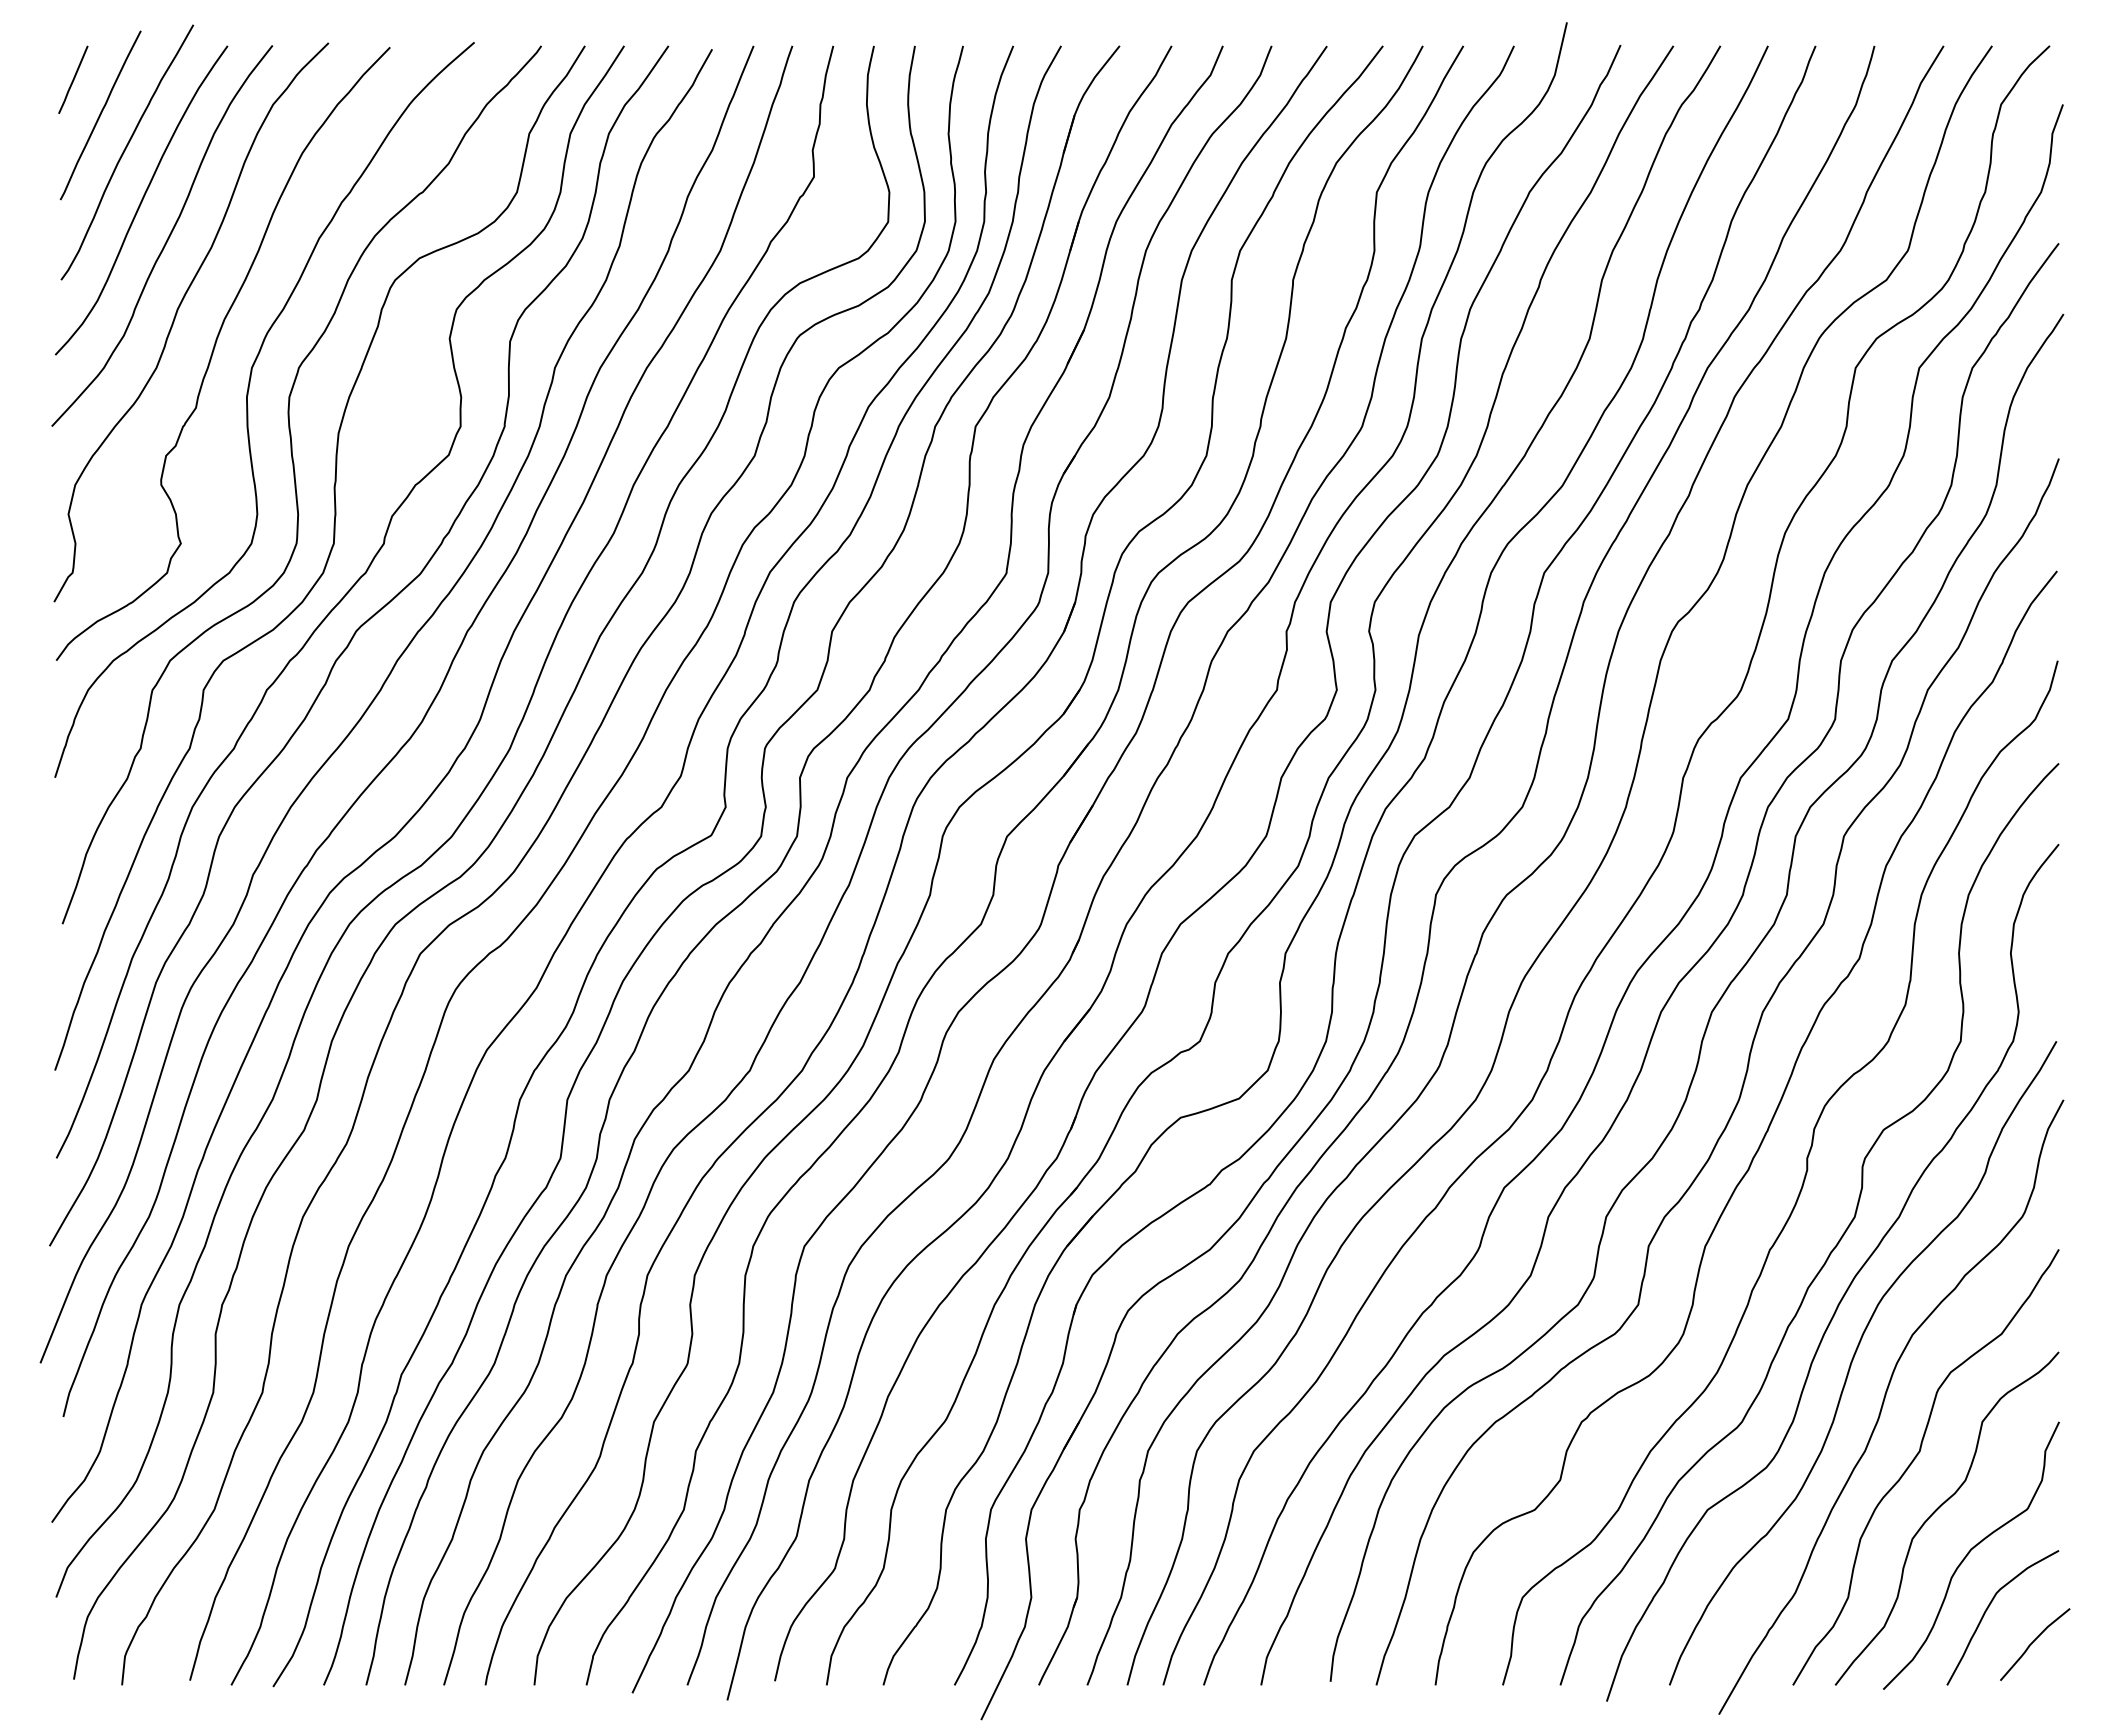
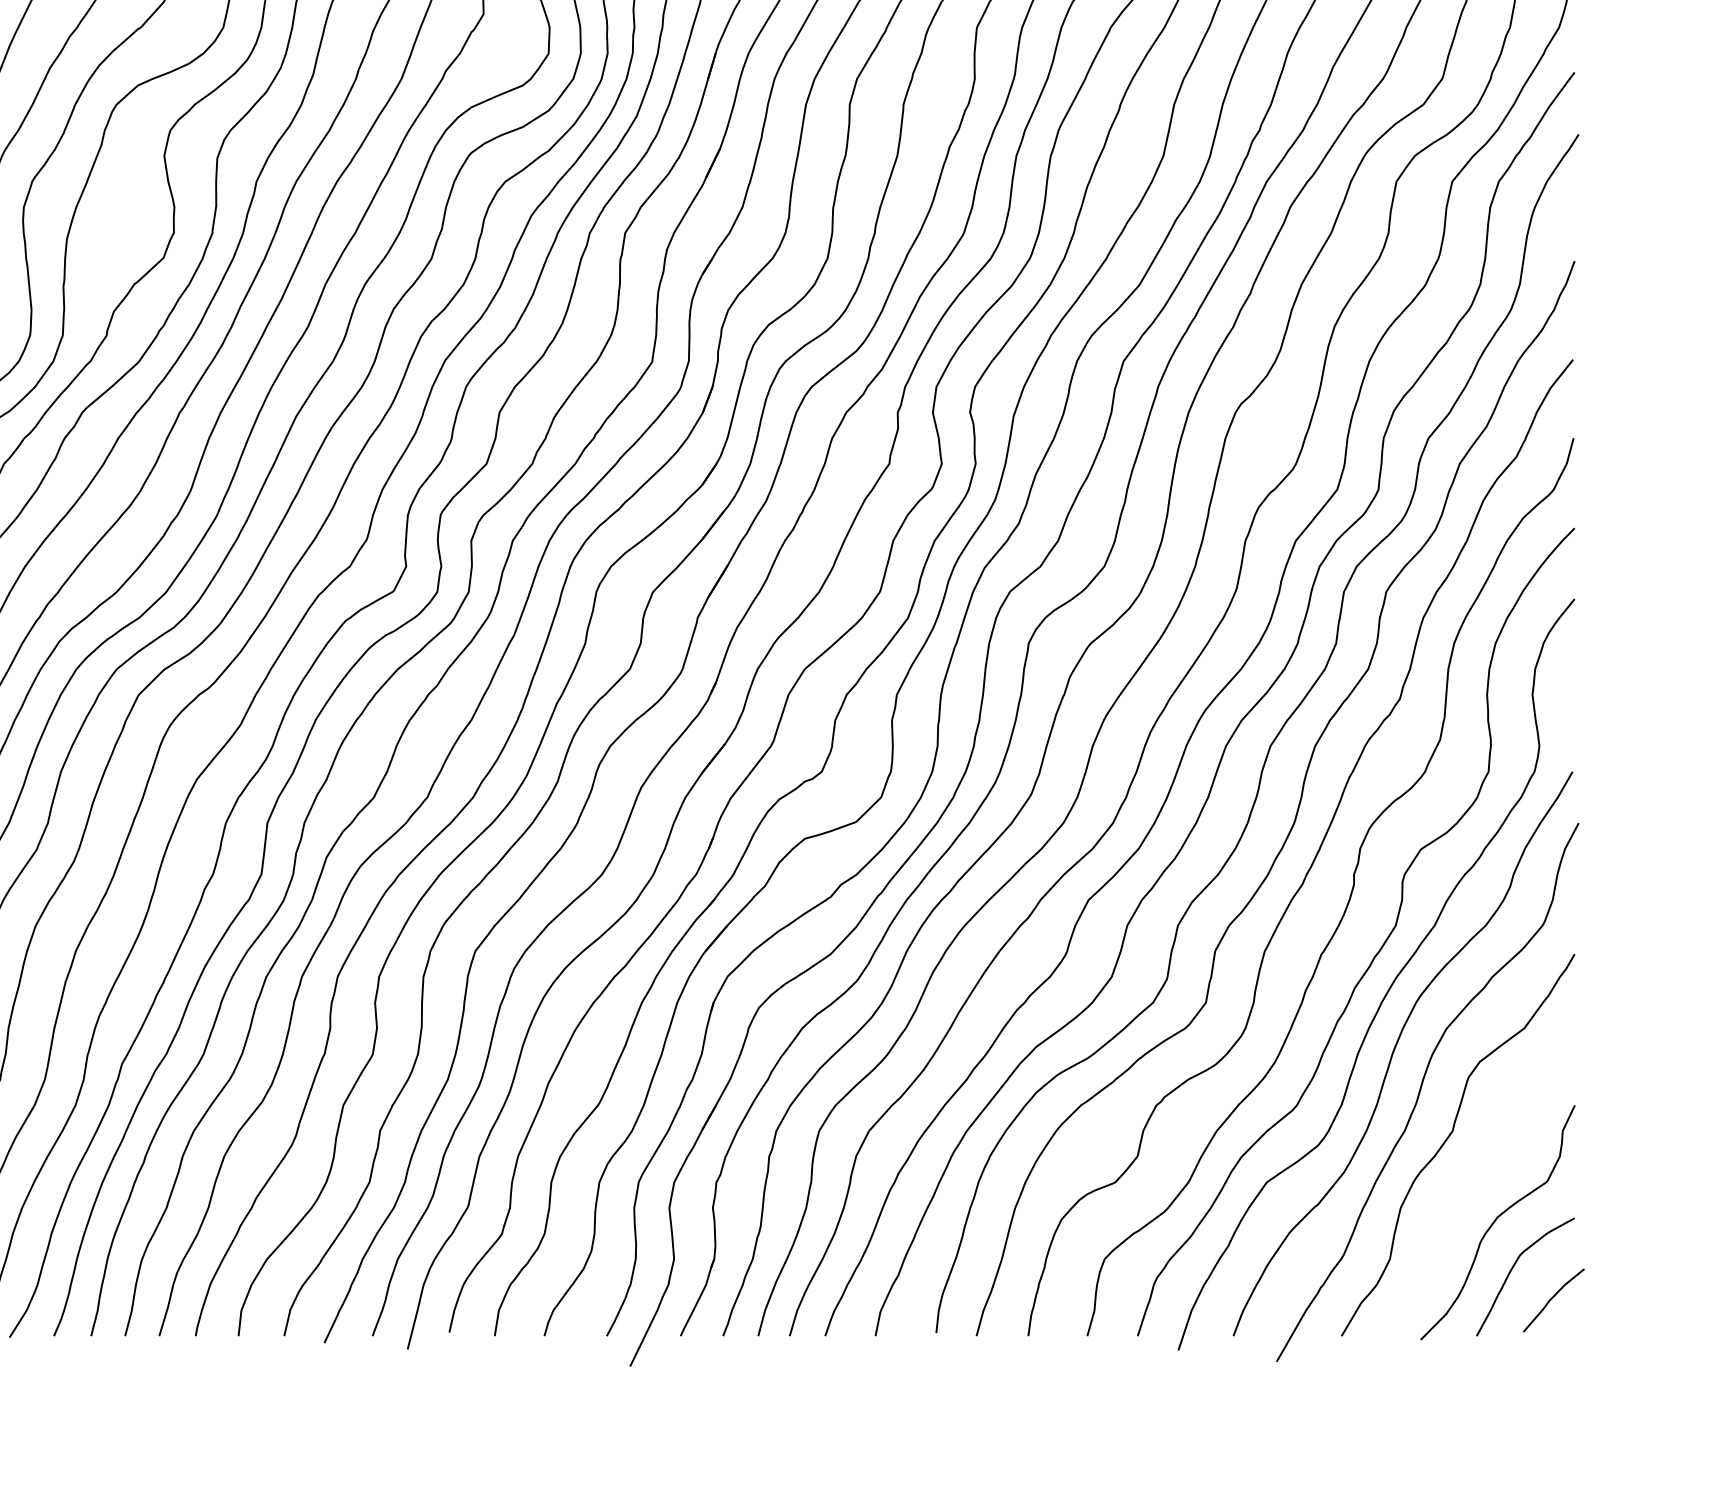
curve: (1938, 1509) -> (1469, 1182), removed

